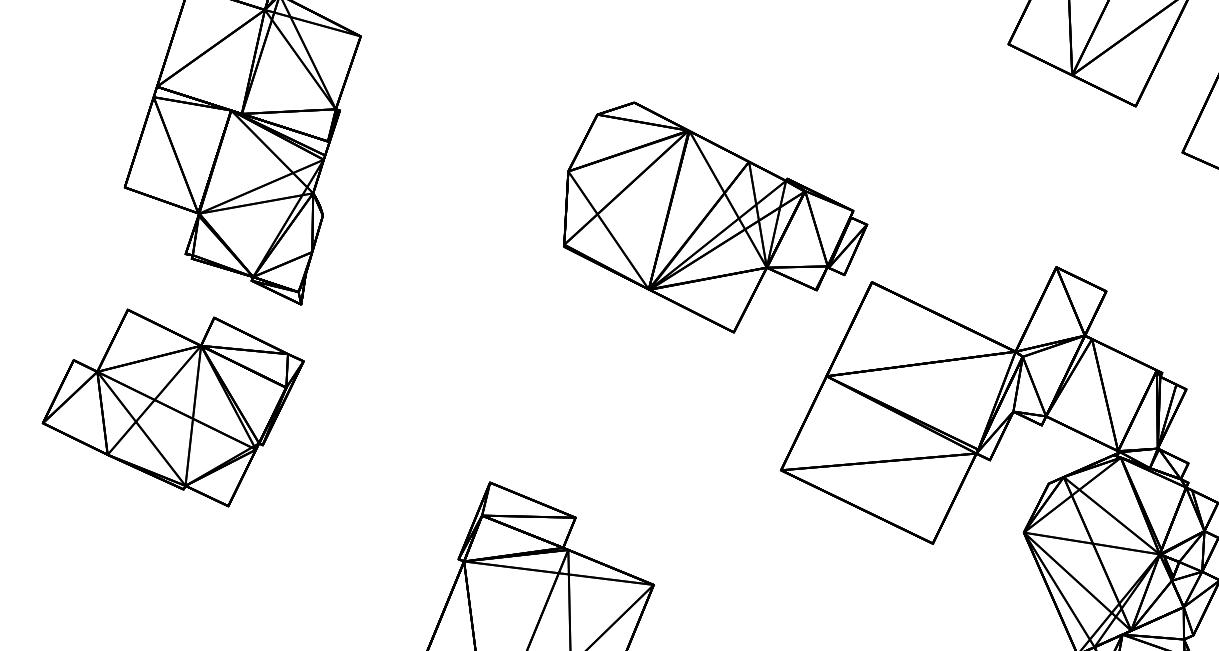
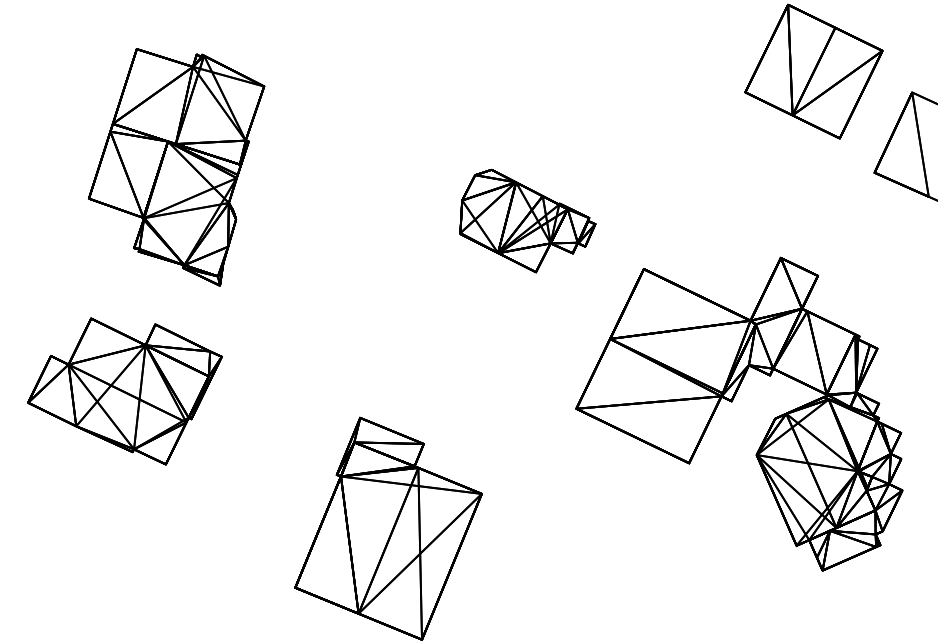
part: (715, 216) -> (527, 220), size x0.6
part: (172, 408) -> (124, 391), moved

